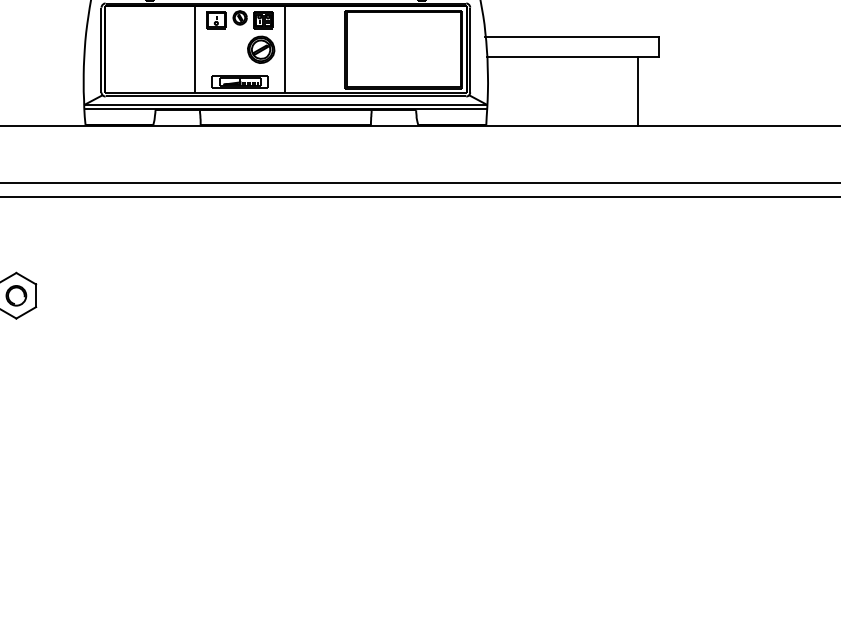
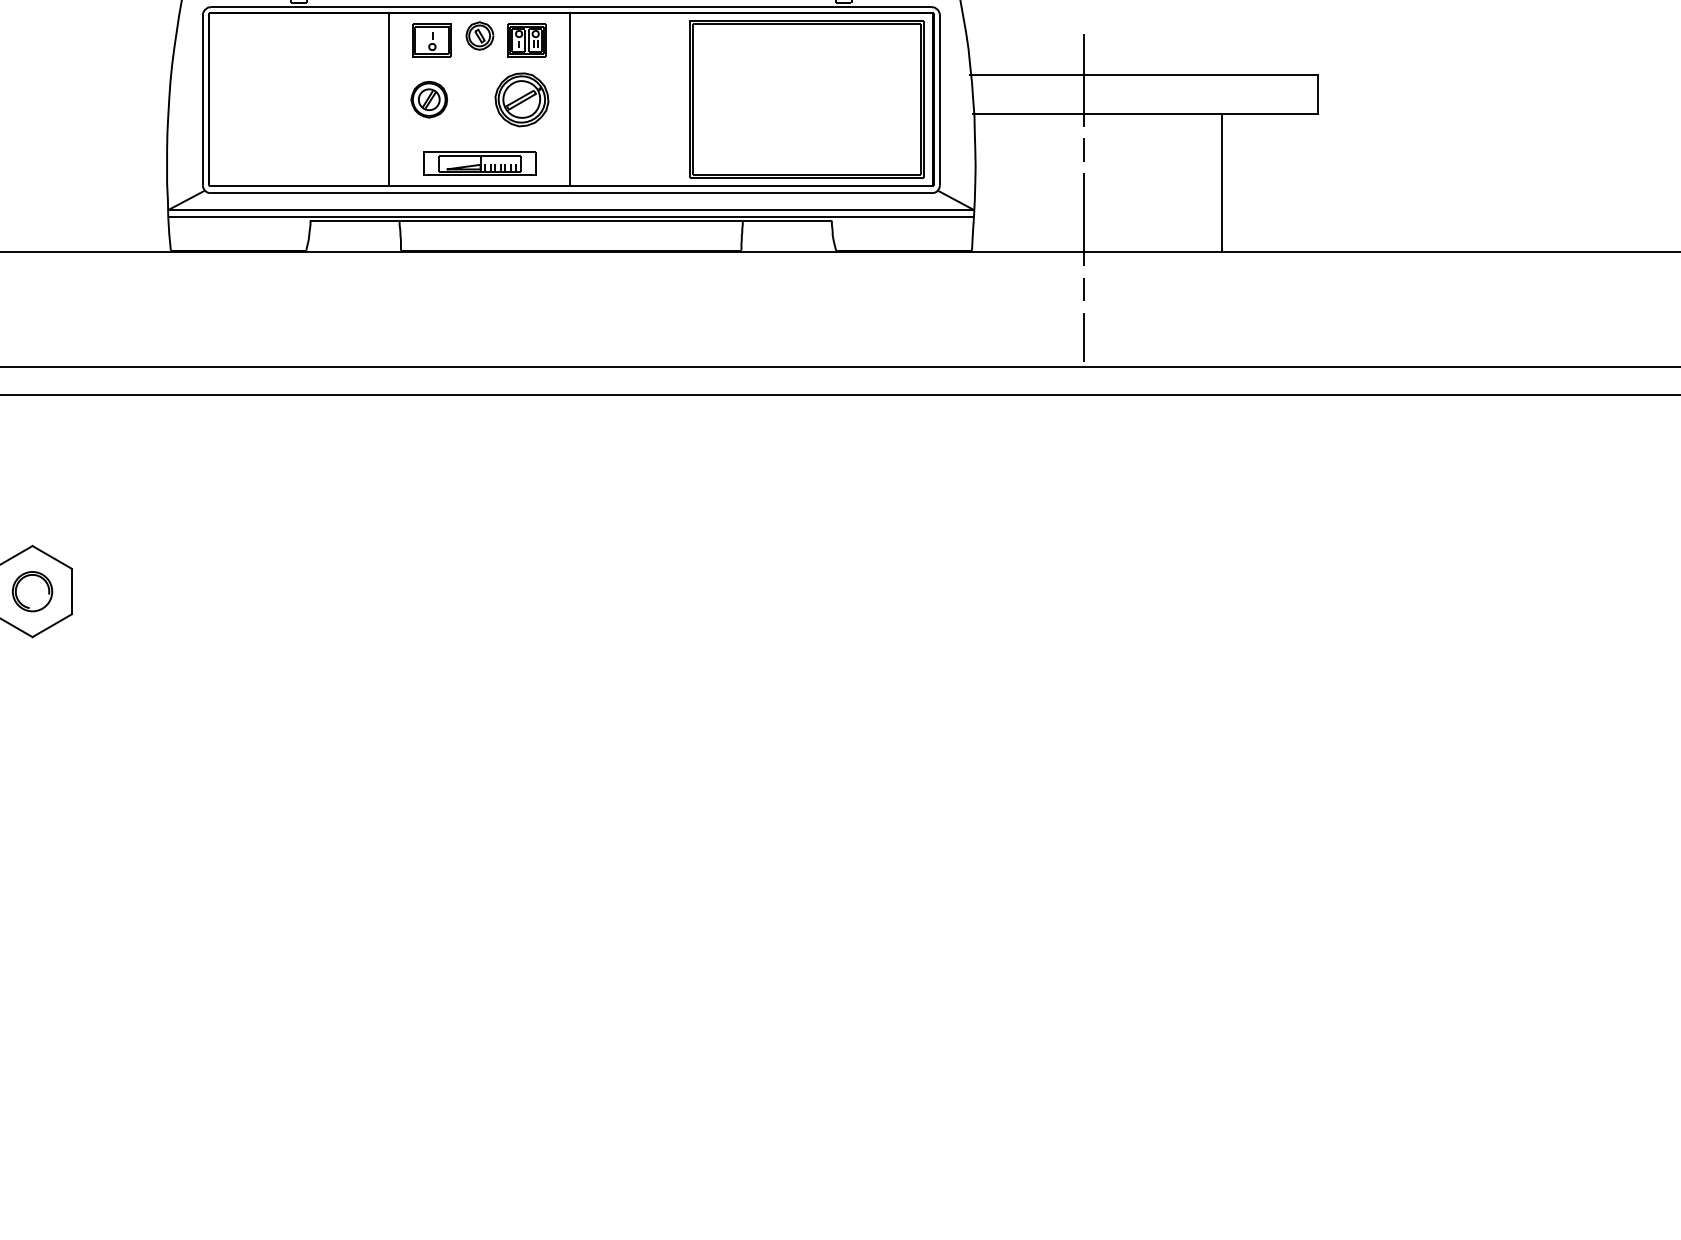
part: (214, 49) -> (428, 99), added
line: (638, 90) -> (1222, 181), moved
line: (542, 98) -> (1084, 197), added

